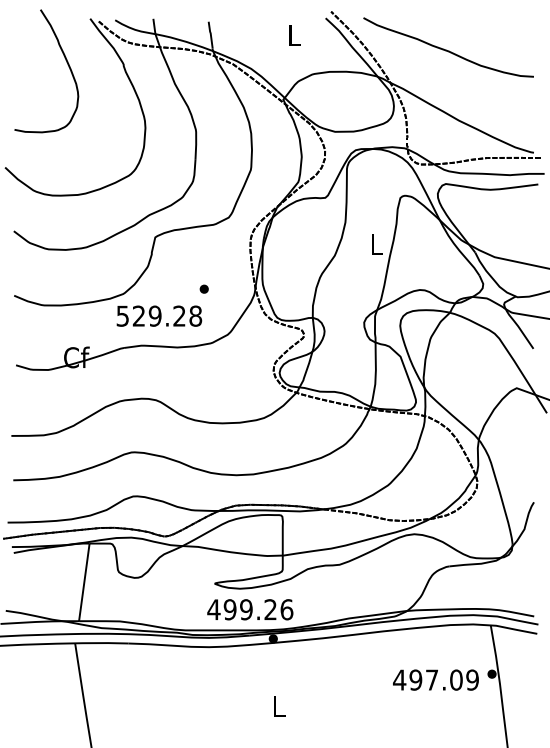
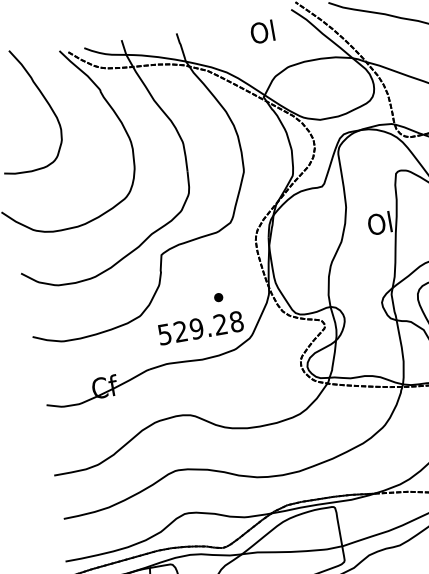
text: (293, 35) -> (262, 32), L -> Ol
text: (375, 244) -> (379, 223), L -> Ol
text: (159, 315) -> (200, 327), moved

